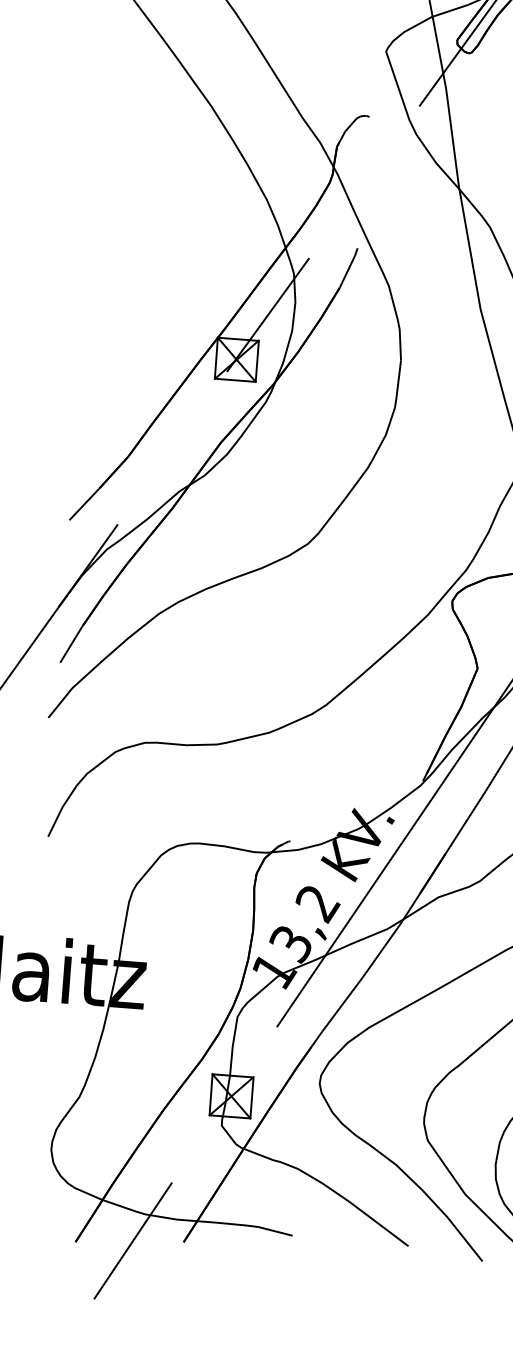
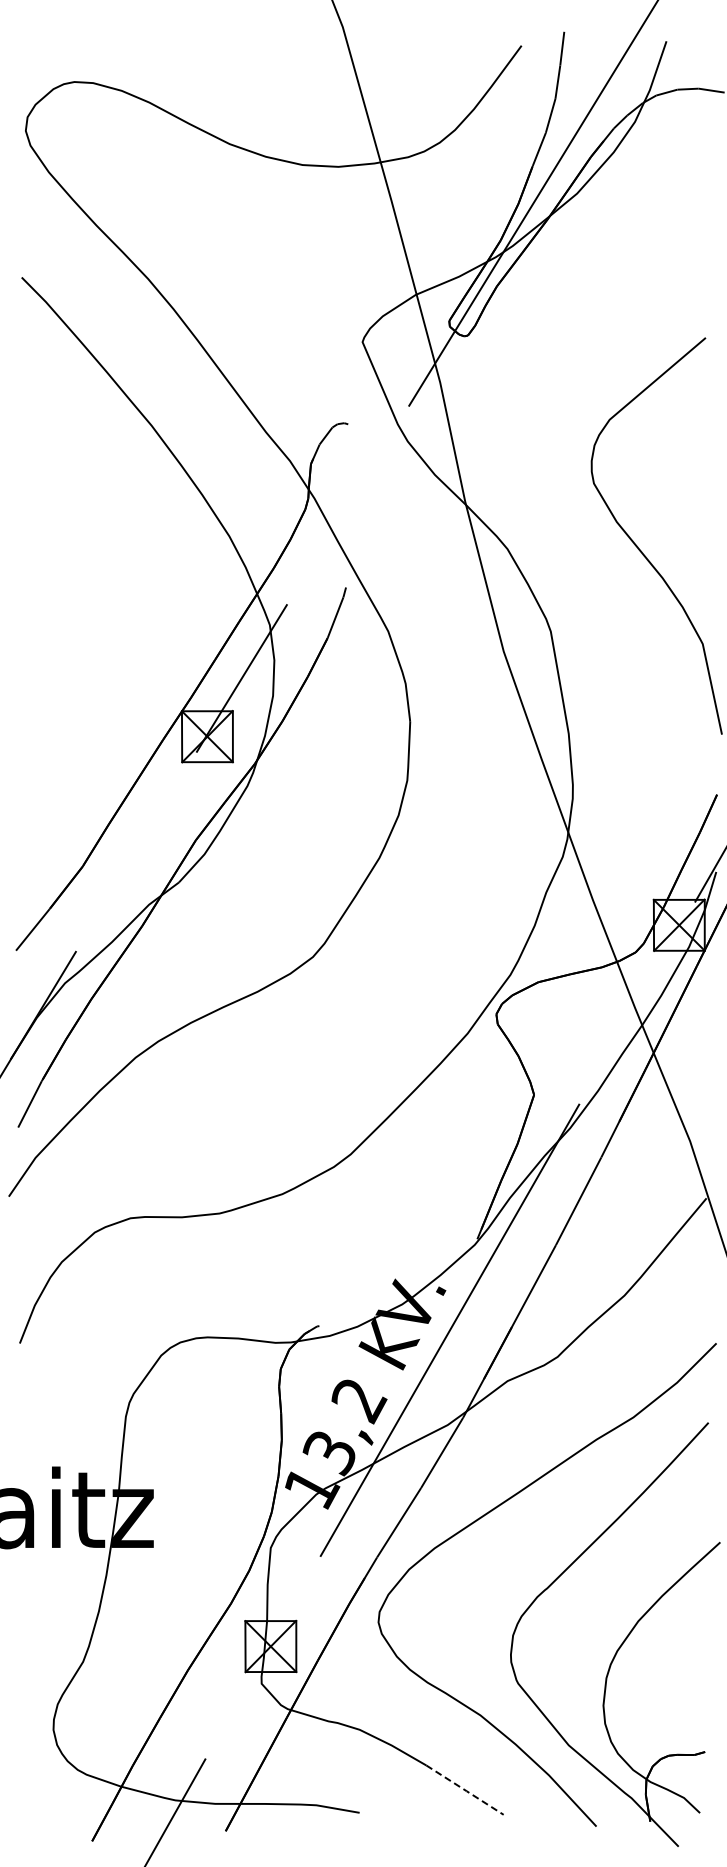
line: (379, 1224) -> (465, 1790), solid -> dashed

